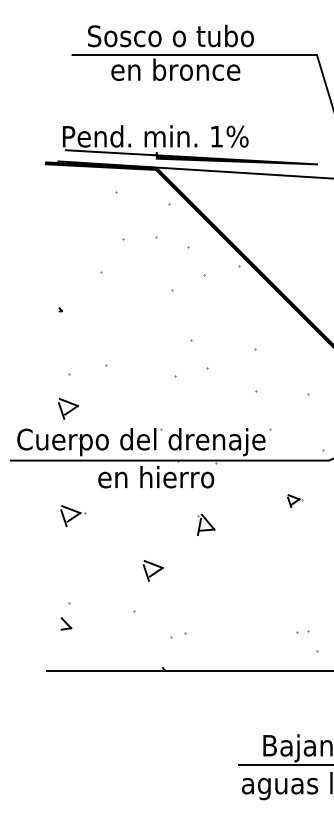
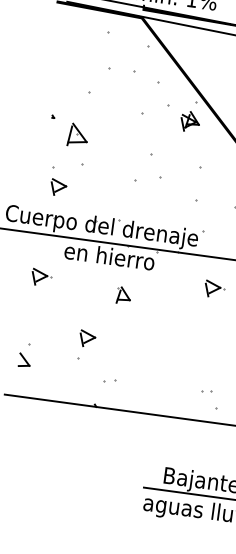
part: (234, 292) -> (189, 121), added
part: (95, 329) -> (78, 135), added
part: (68, 408) -> (58, 187), moved
part: (295, 500) -> (215, 288), size x1.67
part: (206, 524) -> (124, 295), moved
part: (152, 570) -> (86, 338), moved
part: (66, 623) -> (24, 360), size x1.43

